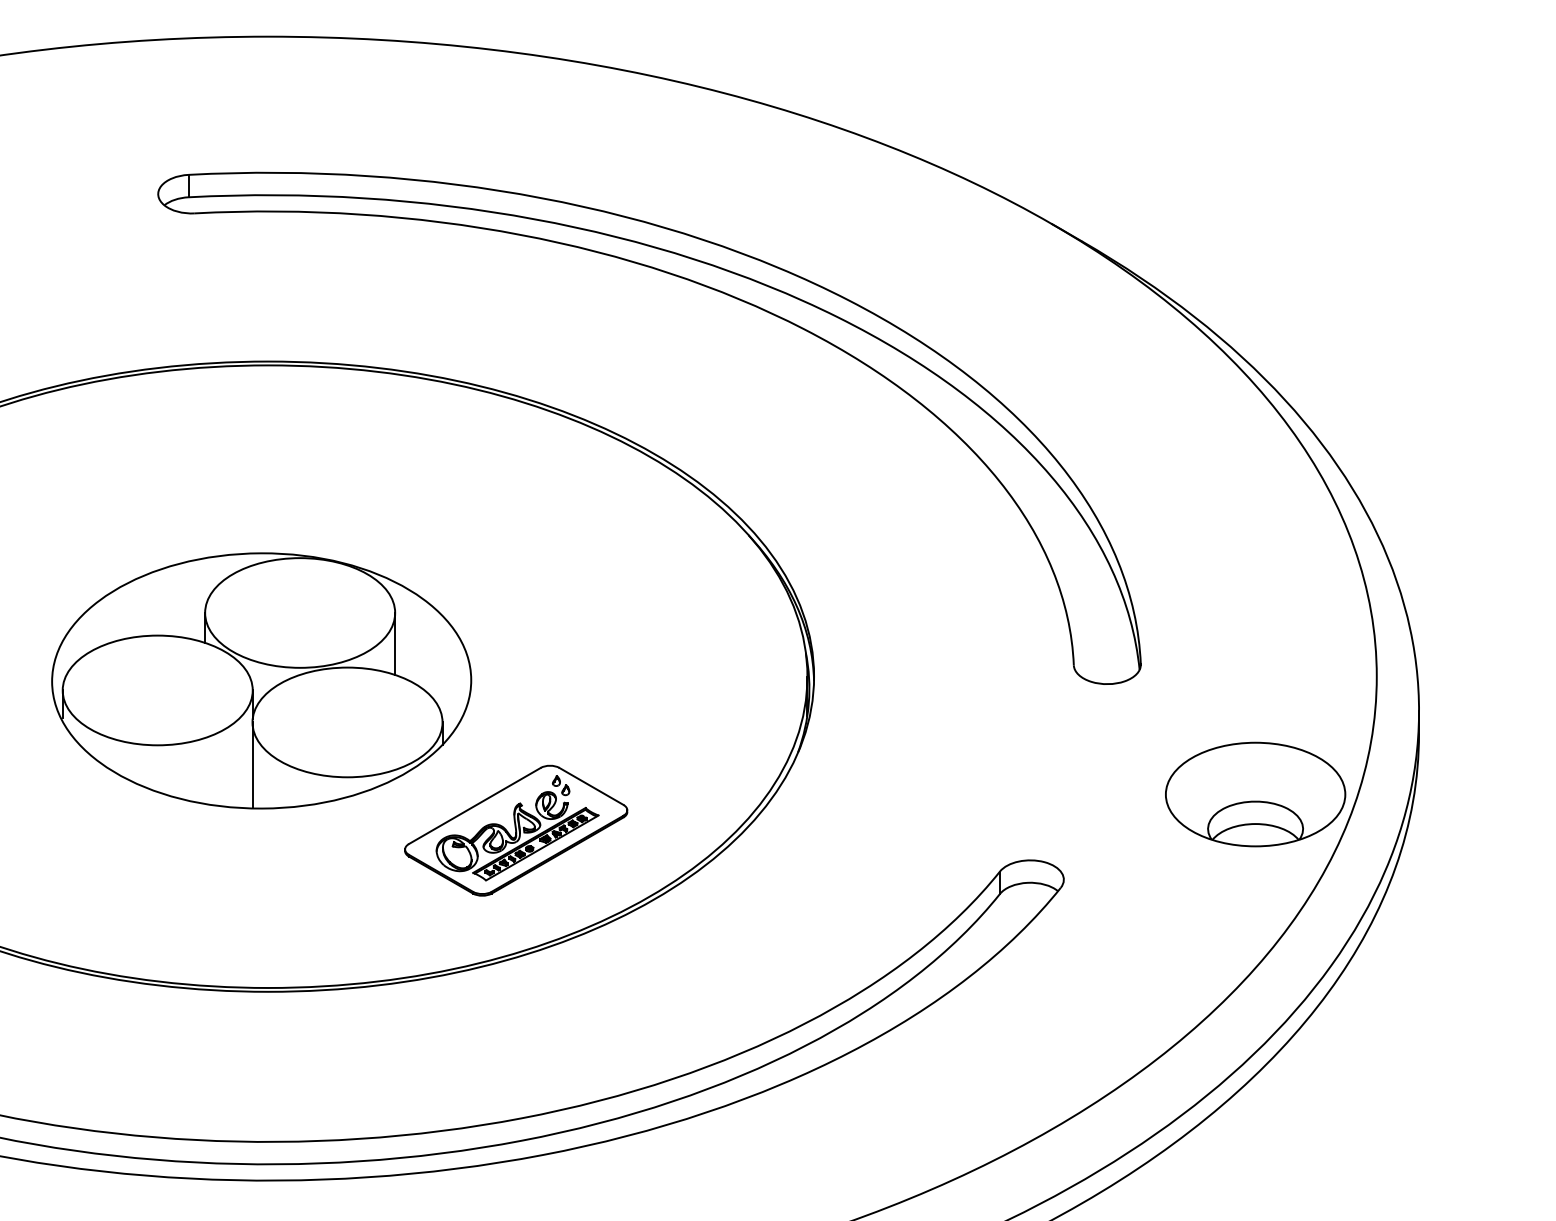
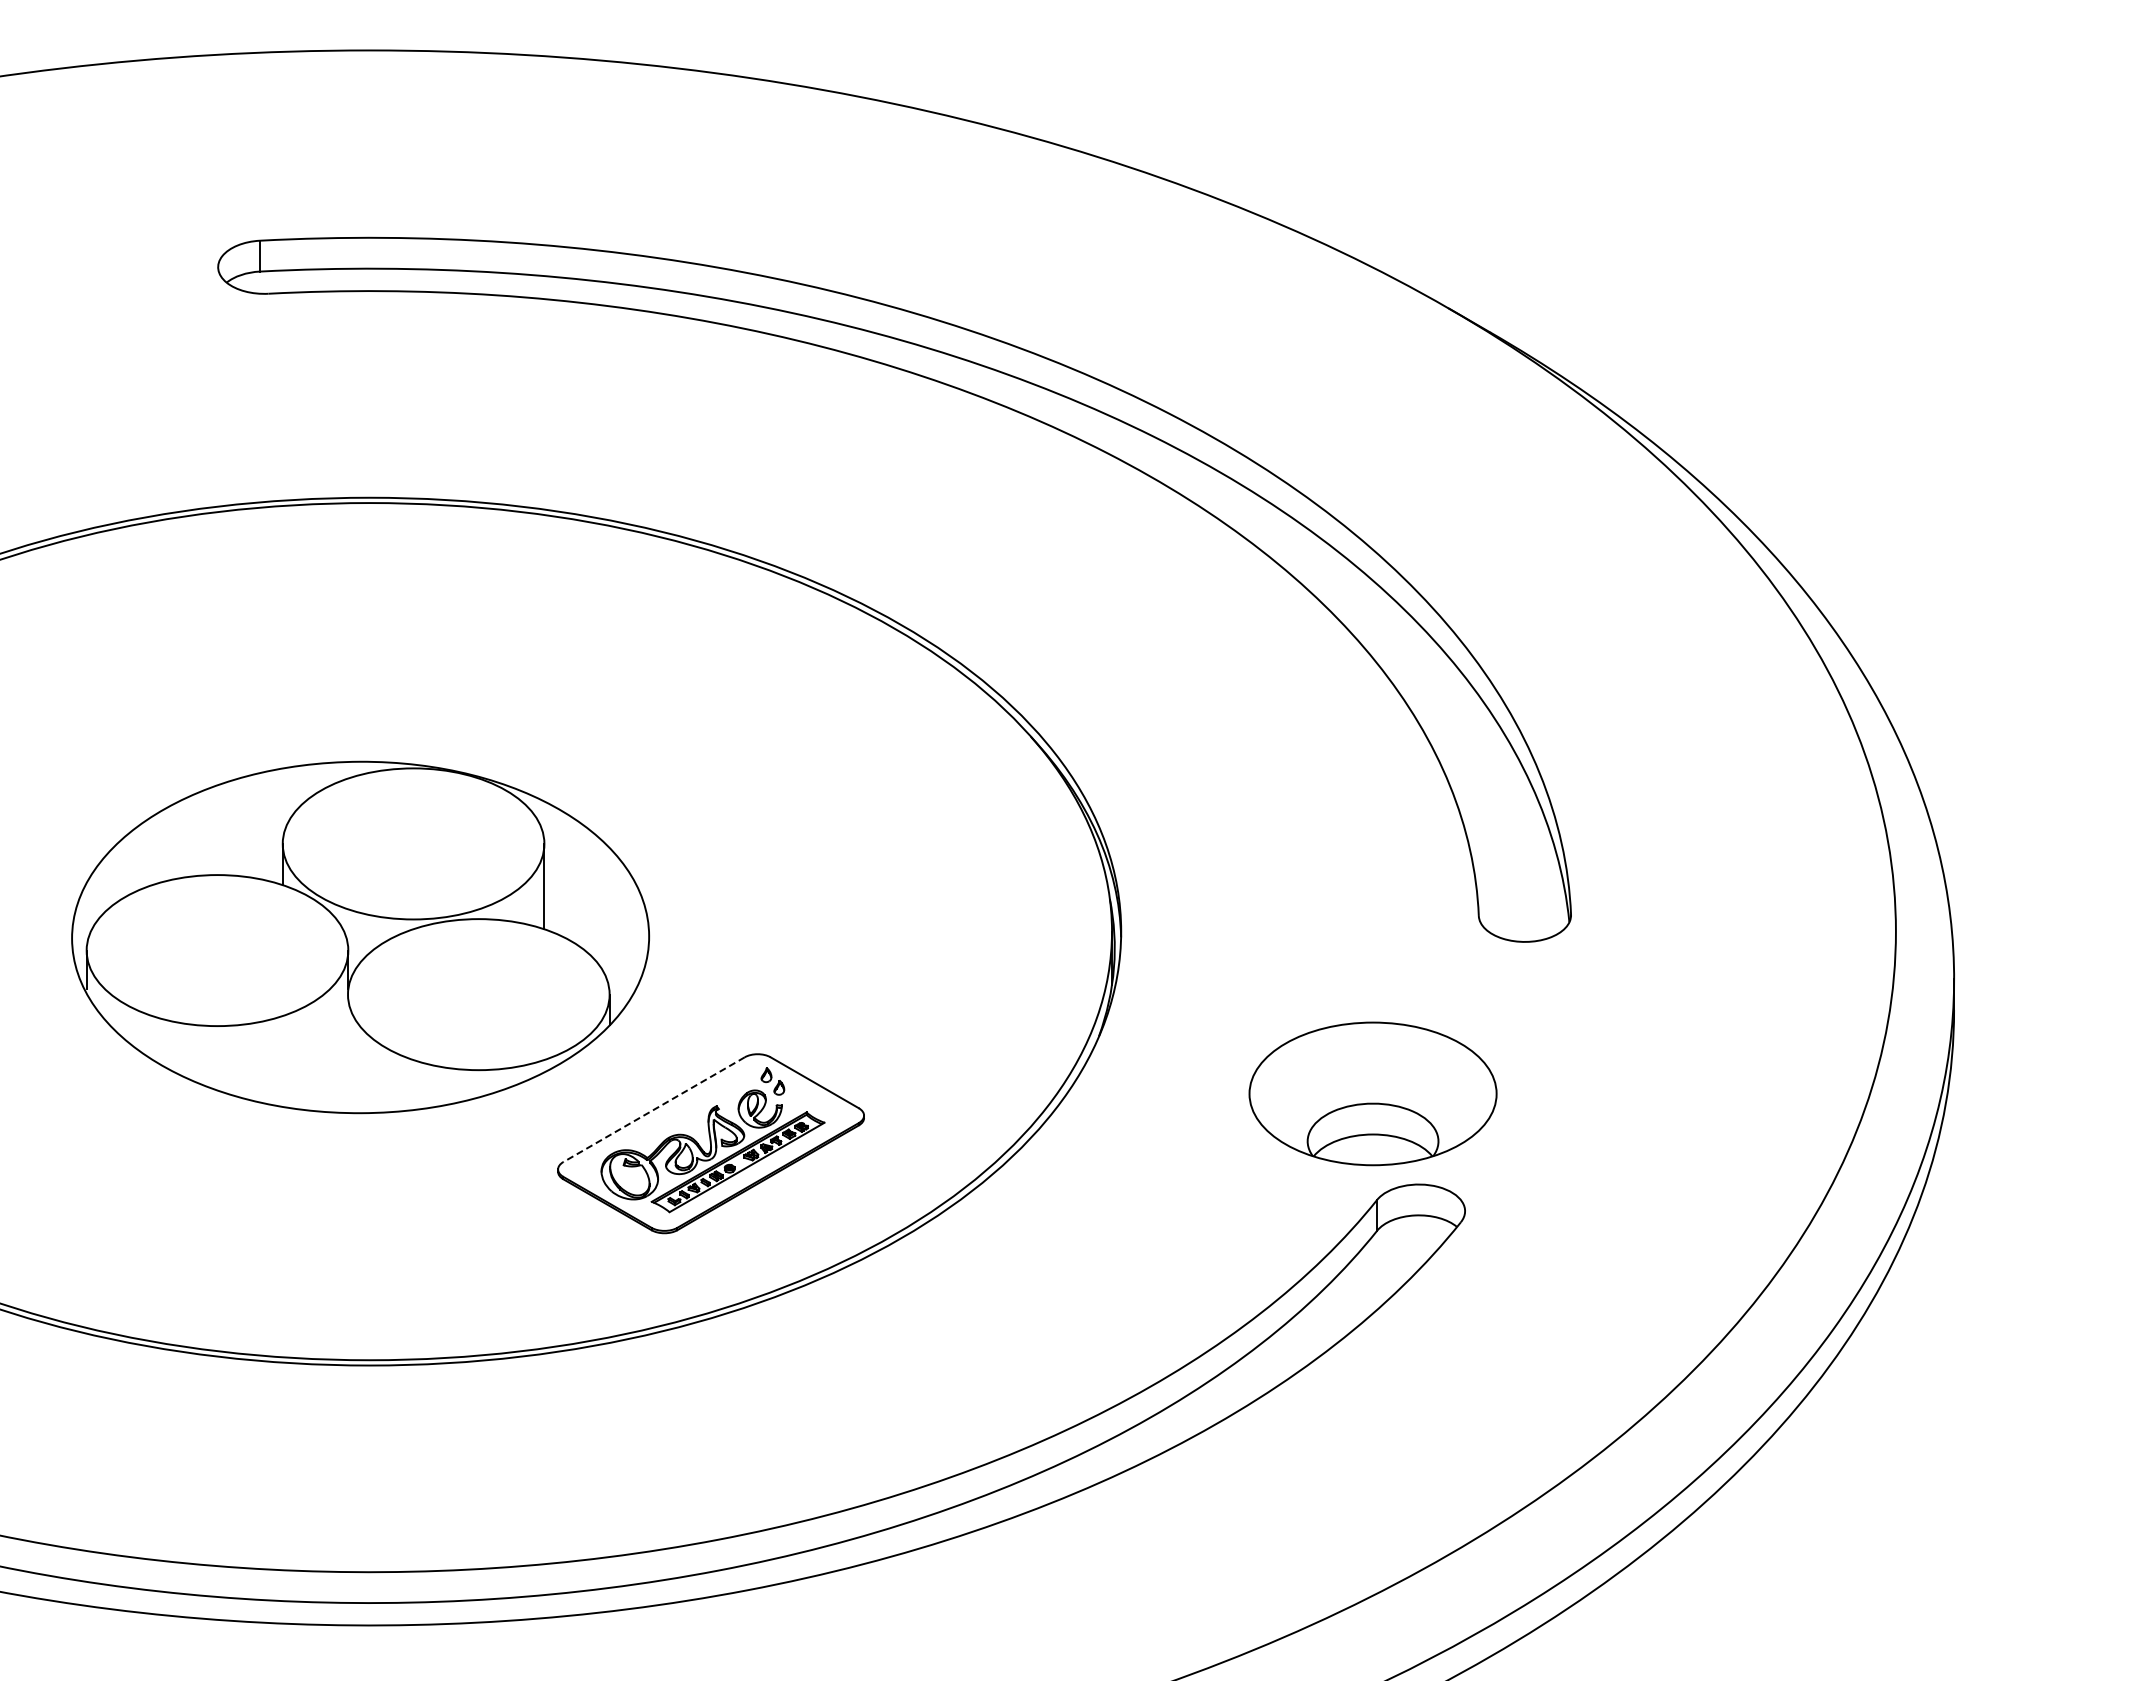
line: (252, 765) -> (348, 1053), removed
part: (1255, 794) -> (1372, 1093), moved
line: (475, 805) -> (654, 1109), solid -> dashed

